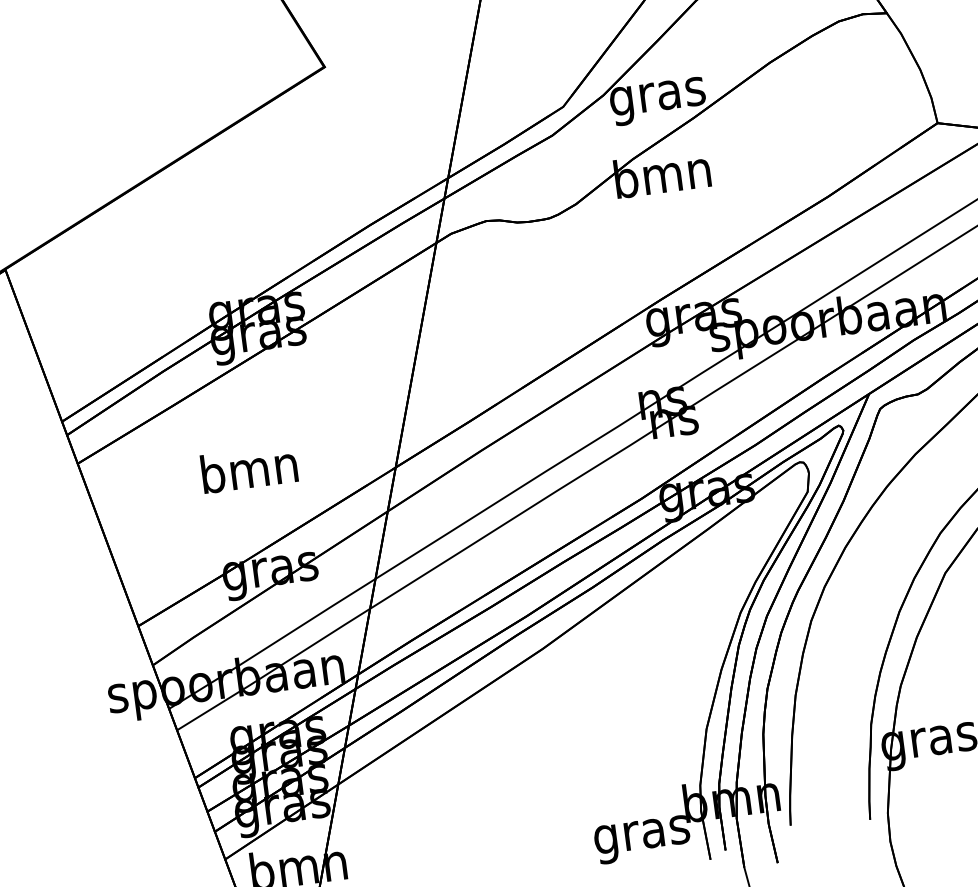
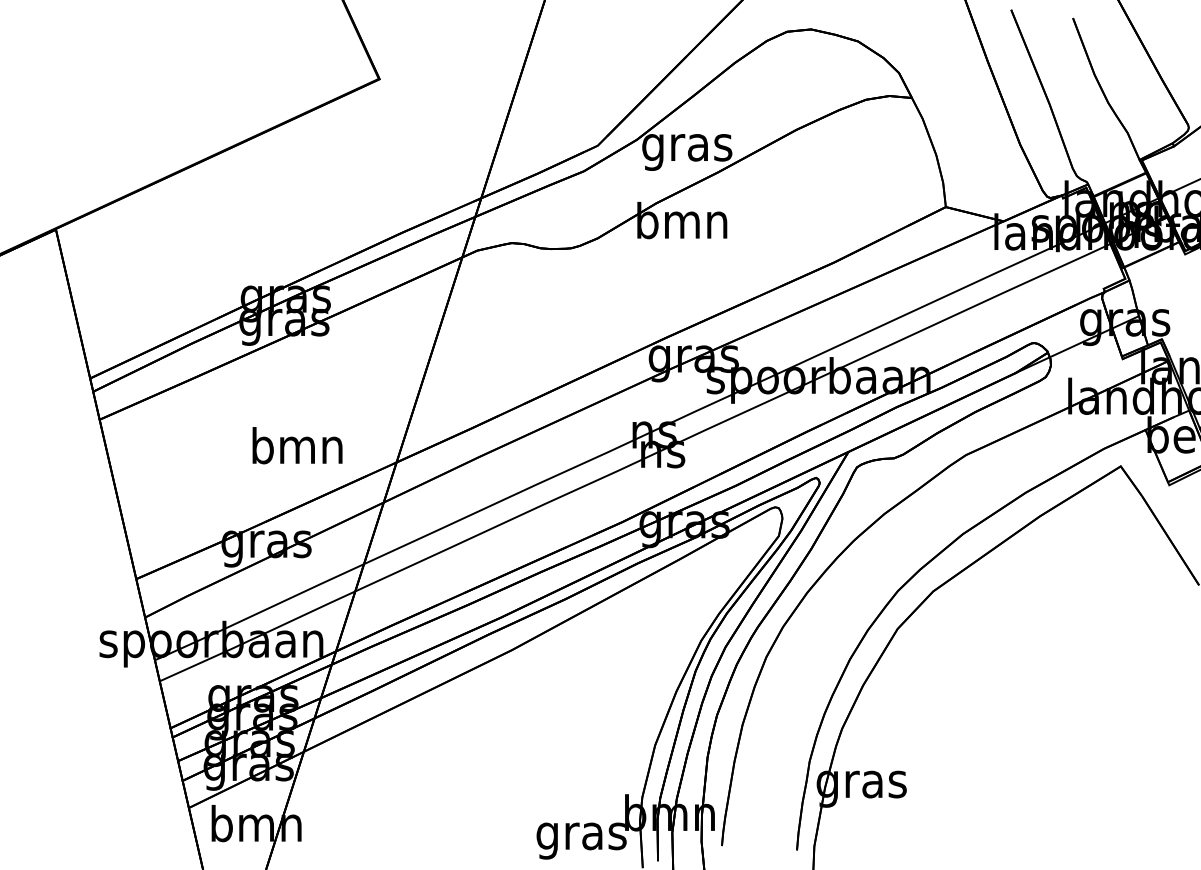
text: (249, 468) -> (297, 445), moved

